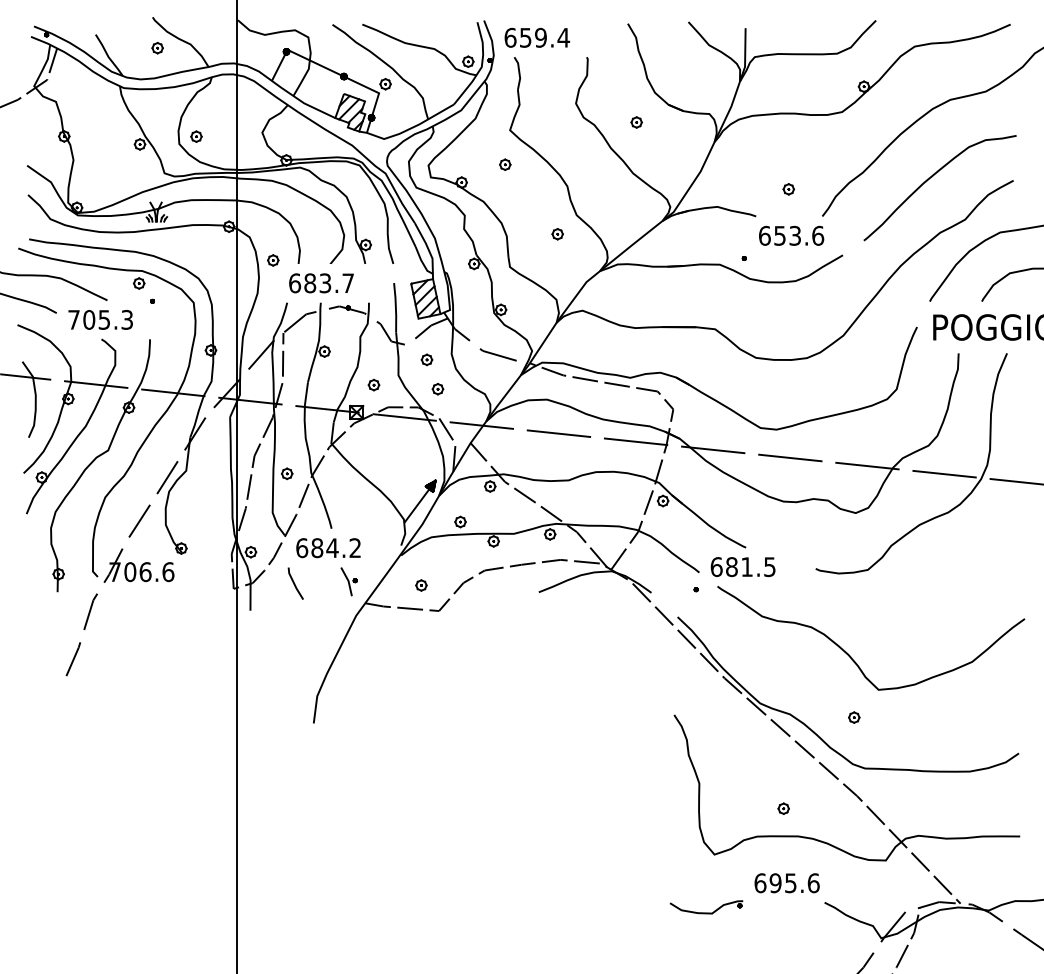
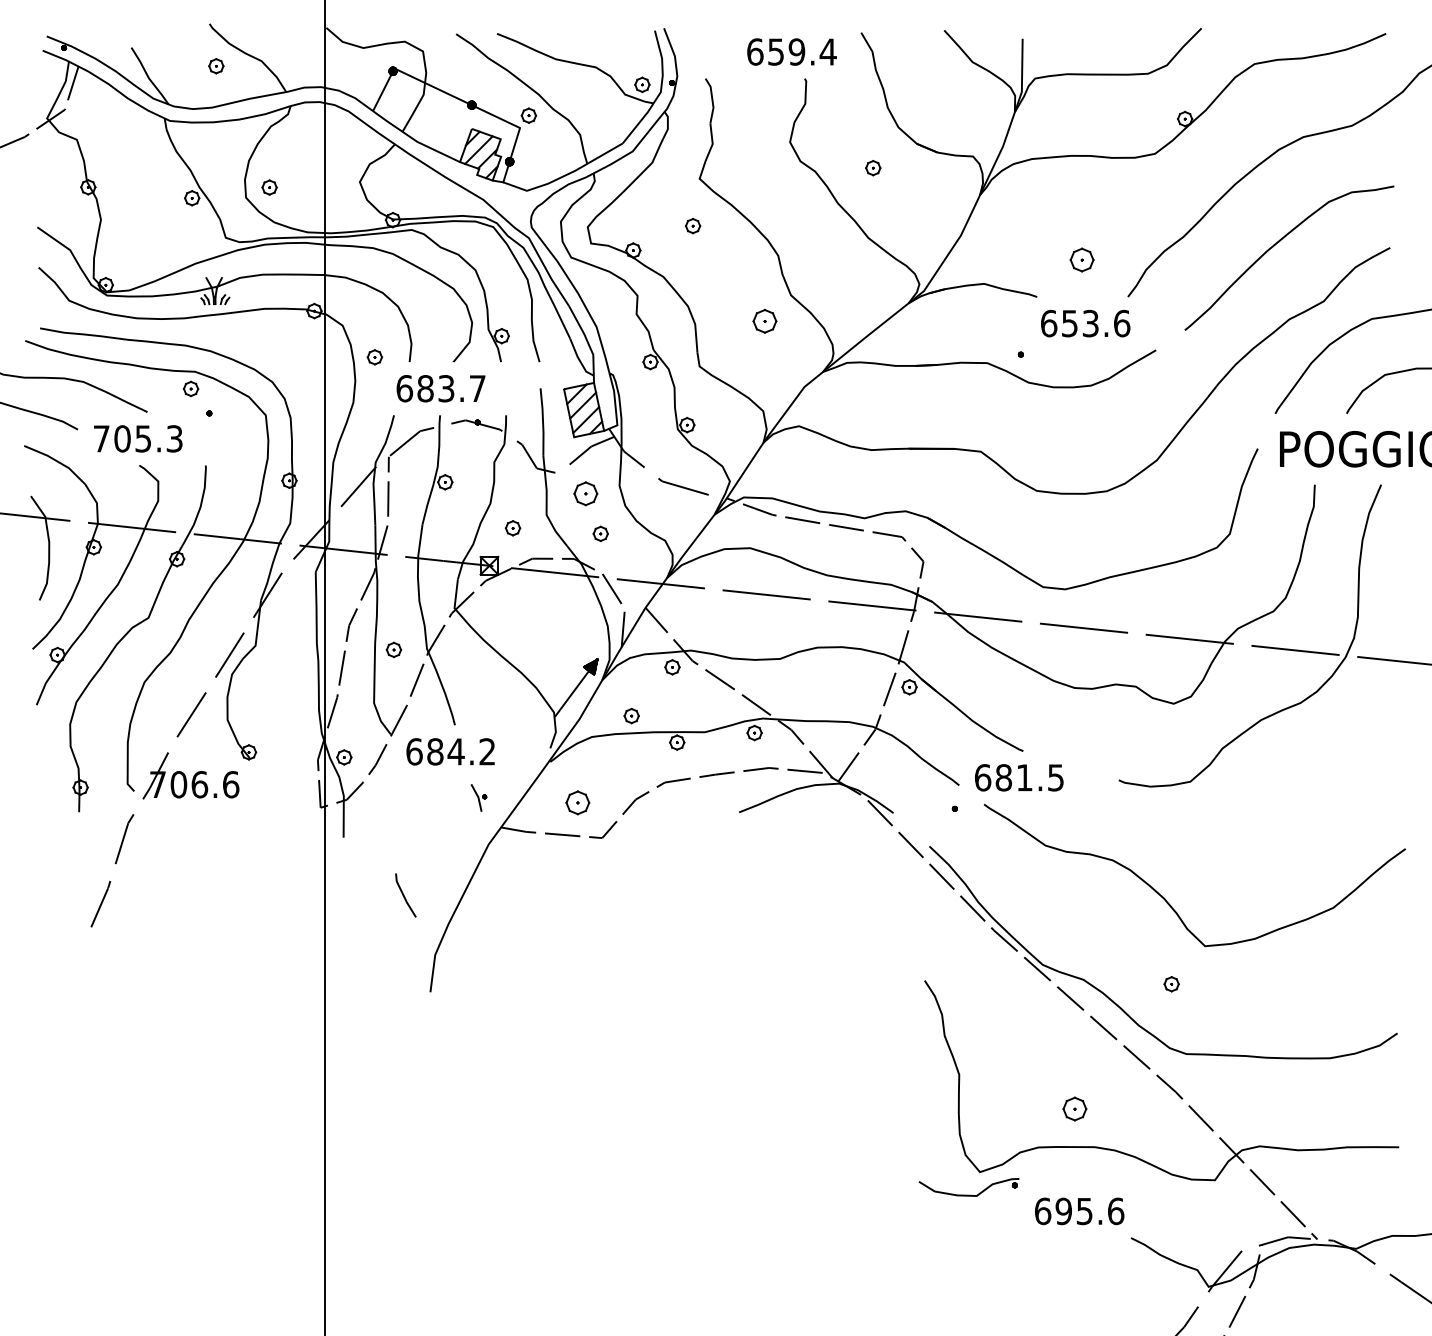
text: (536, 37) -> (791, 51), moved
part: (788, 189) -> (1081, 259), size x1.6
part: (557, 234) -> (764, 321), size x1.6
part: (426, 359) -> (585, 493), size x1.6
part: (348, 581) -> (478, 797), size x0.7
line: (294, 583) -> (404, 895), moved
part: (421, 585) -> (578, 803), size x1.6
part: (783, 808) -> (1074, 1109), size x1.6
part: (706, 912) -> (968, 1194), moved

